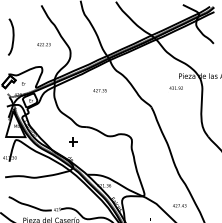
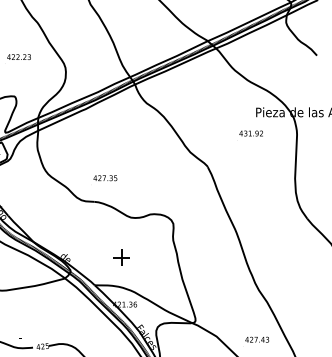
text: (99, 90) -> (104, 177), moved
part: (73, 141) -> (121, 256), moved

